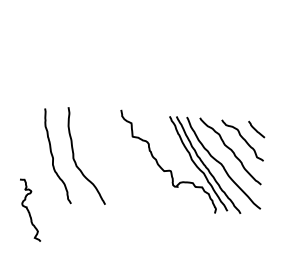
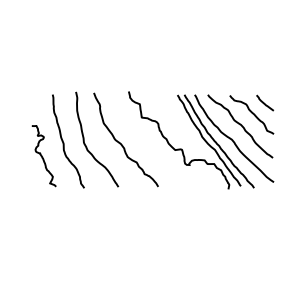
curve: (110, 161) -> (121, 143), added
curve: (28, 210) -> (42, 156), moved

